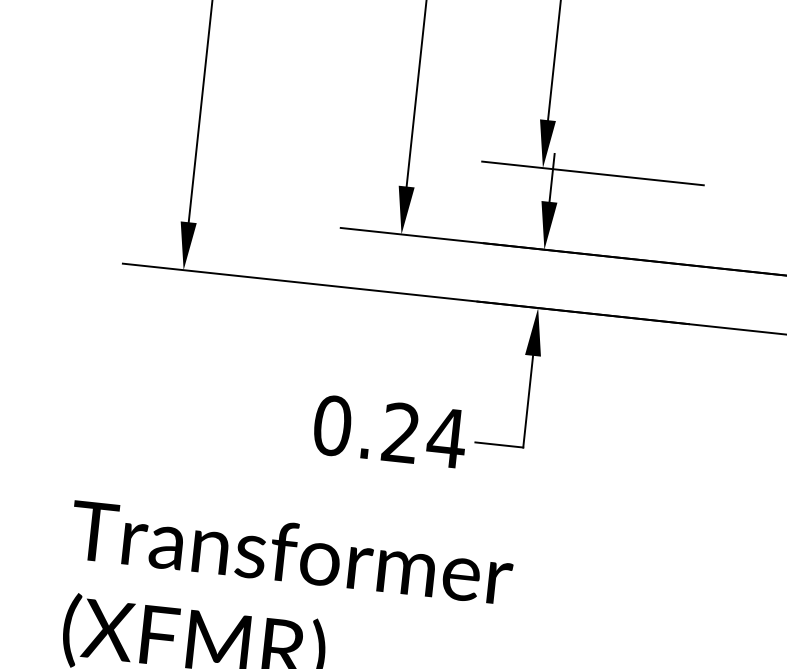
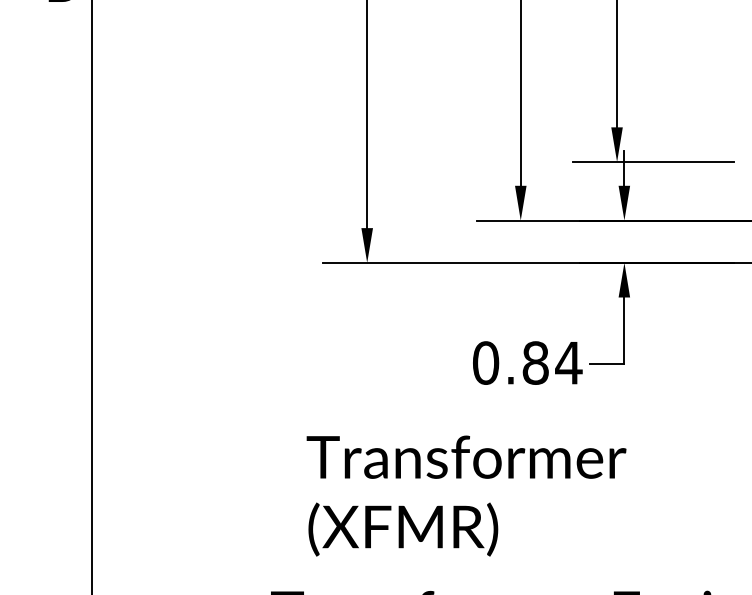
text: (400, 432) -> (535, 362), 0.24 -> 0.84

